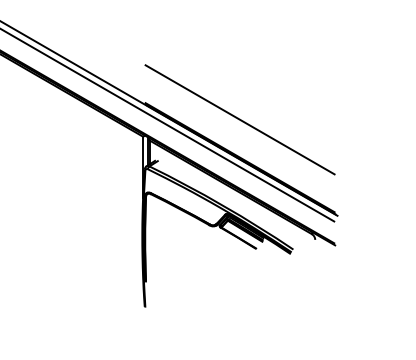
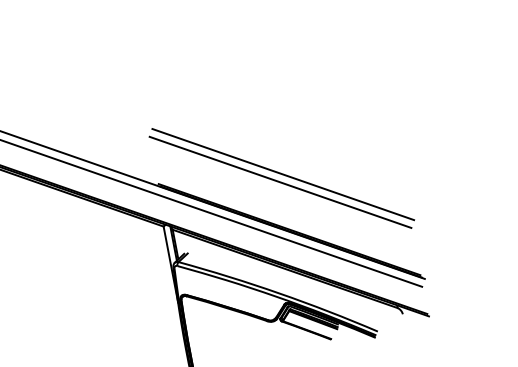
line: (242, 113) -> (282, 173), added

